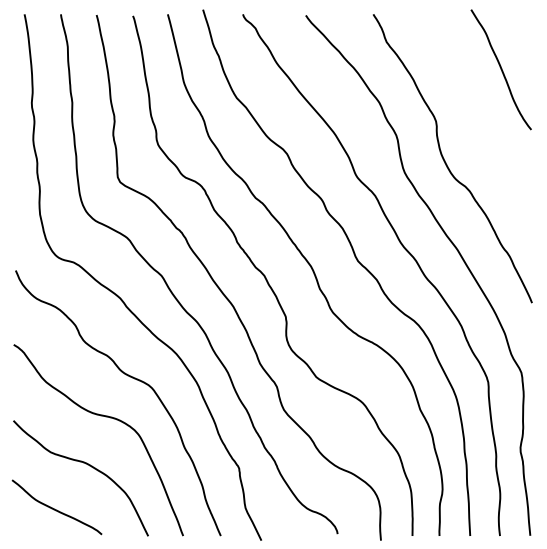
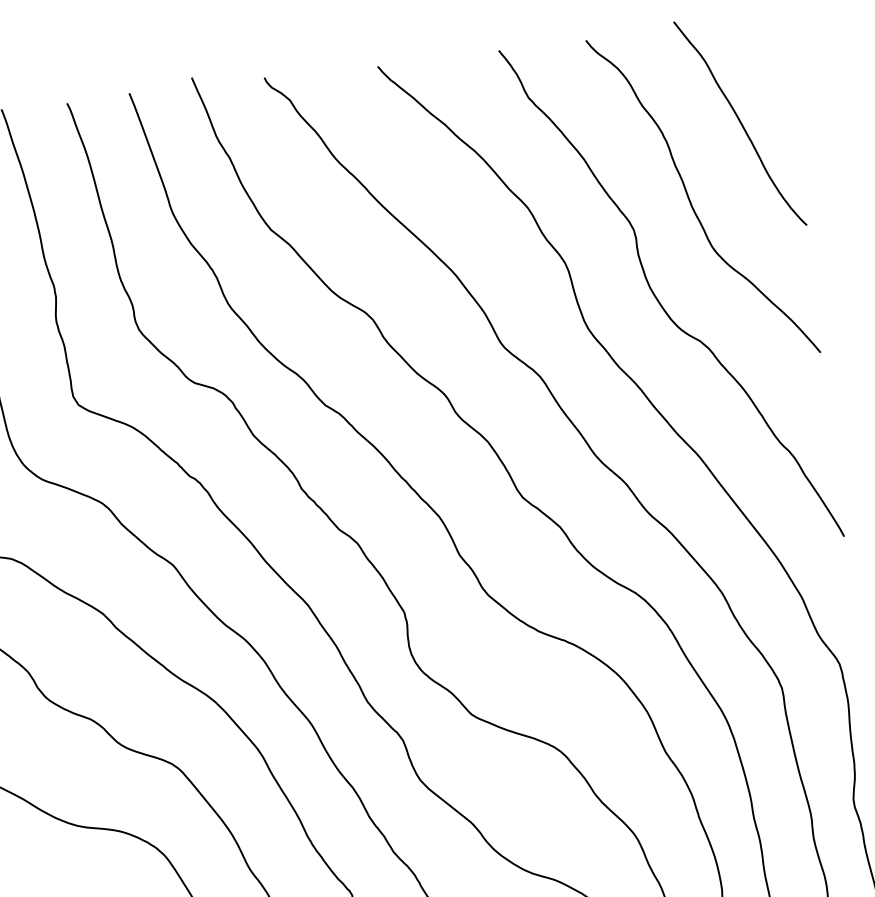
curve: (469, 107) -> (691, 198), added

